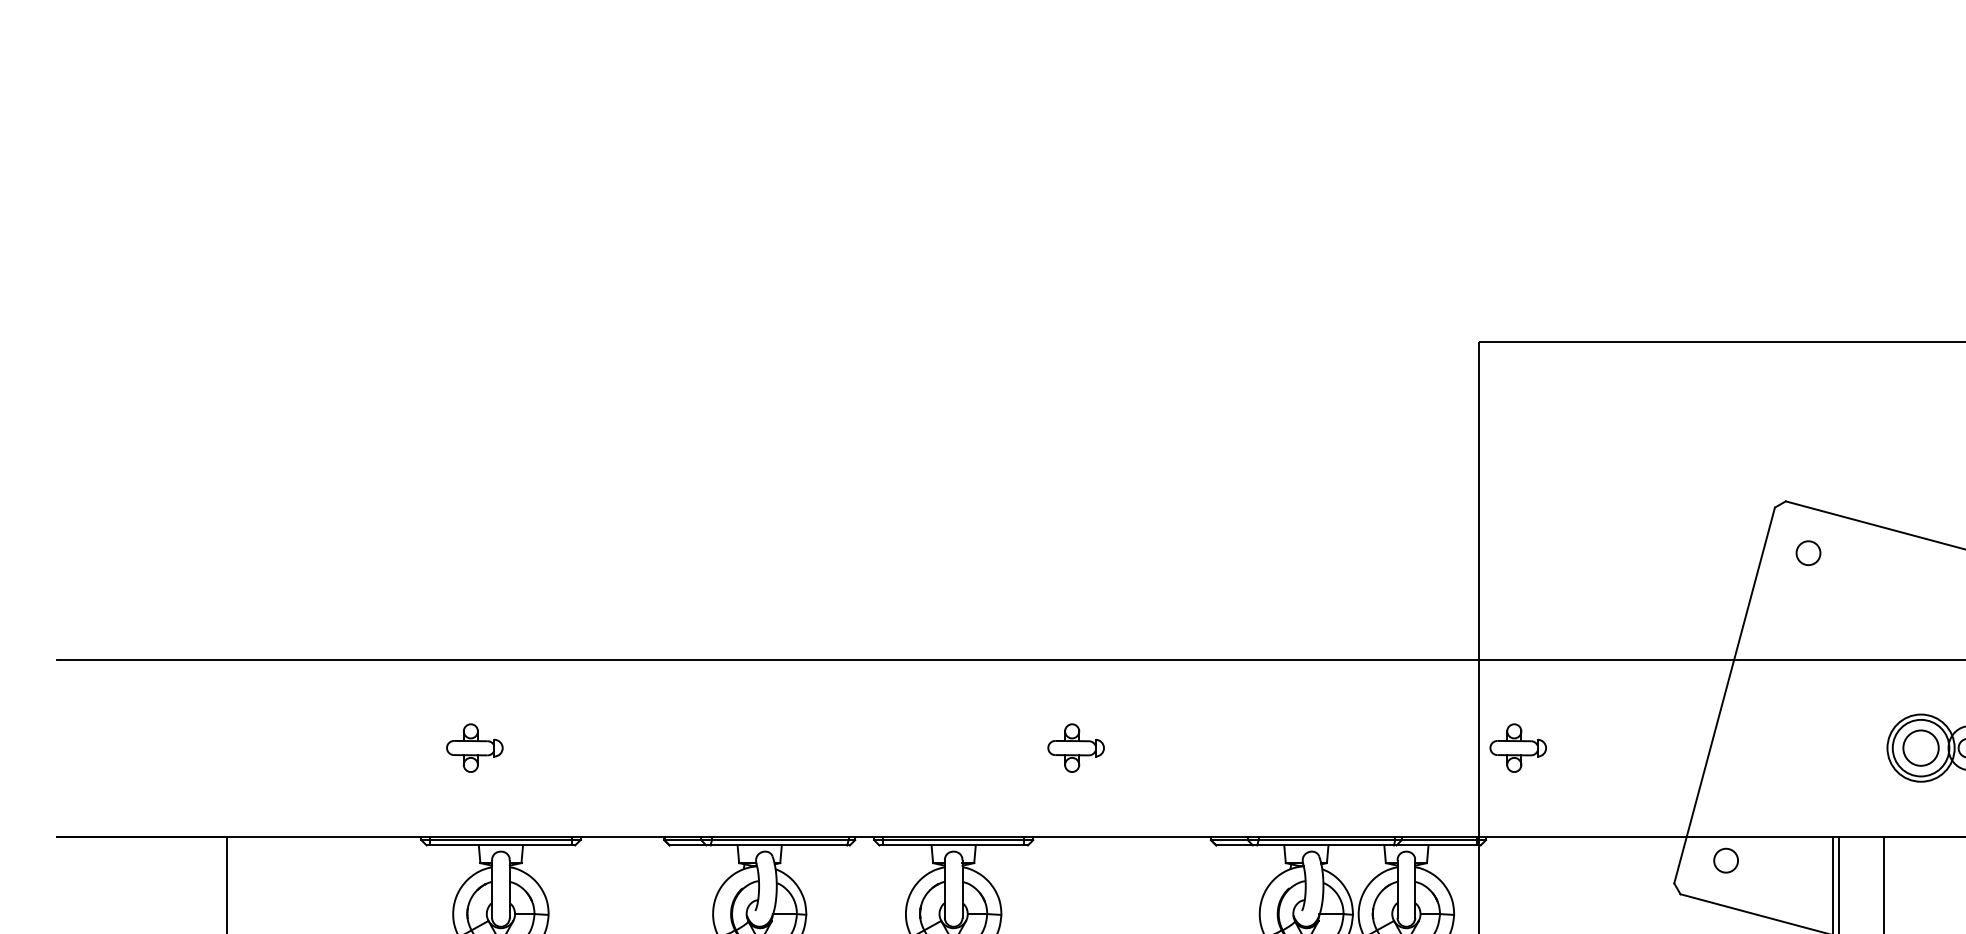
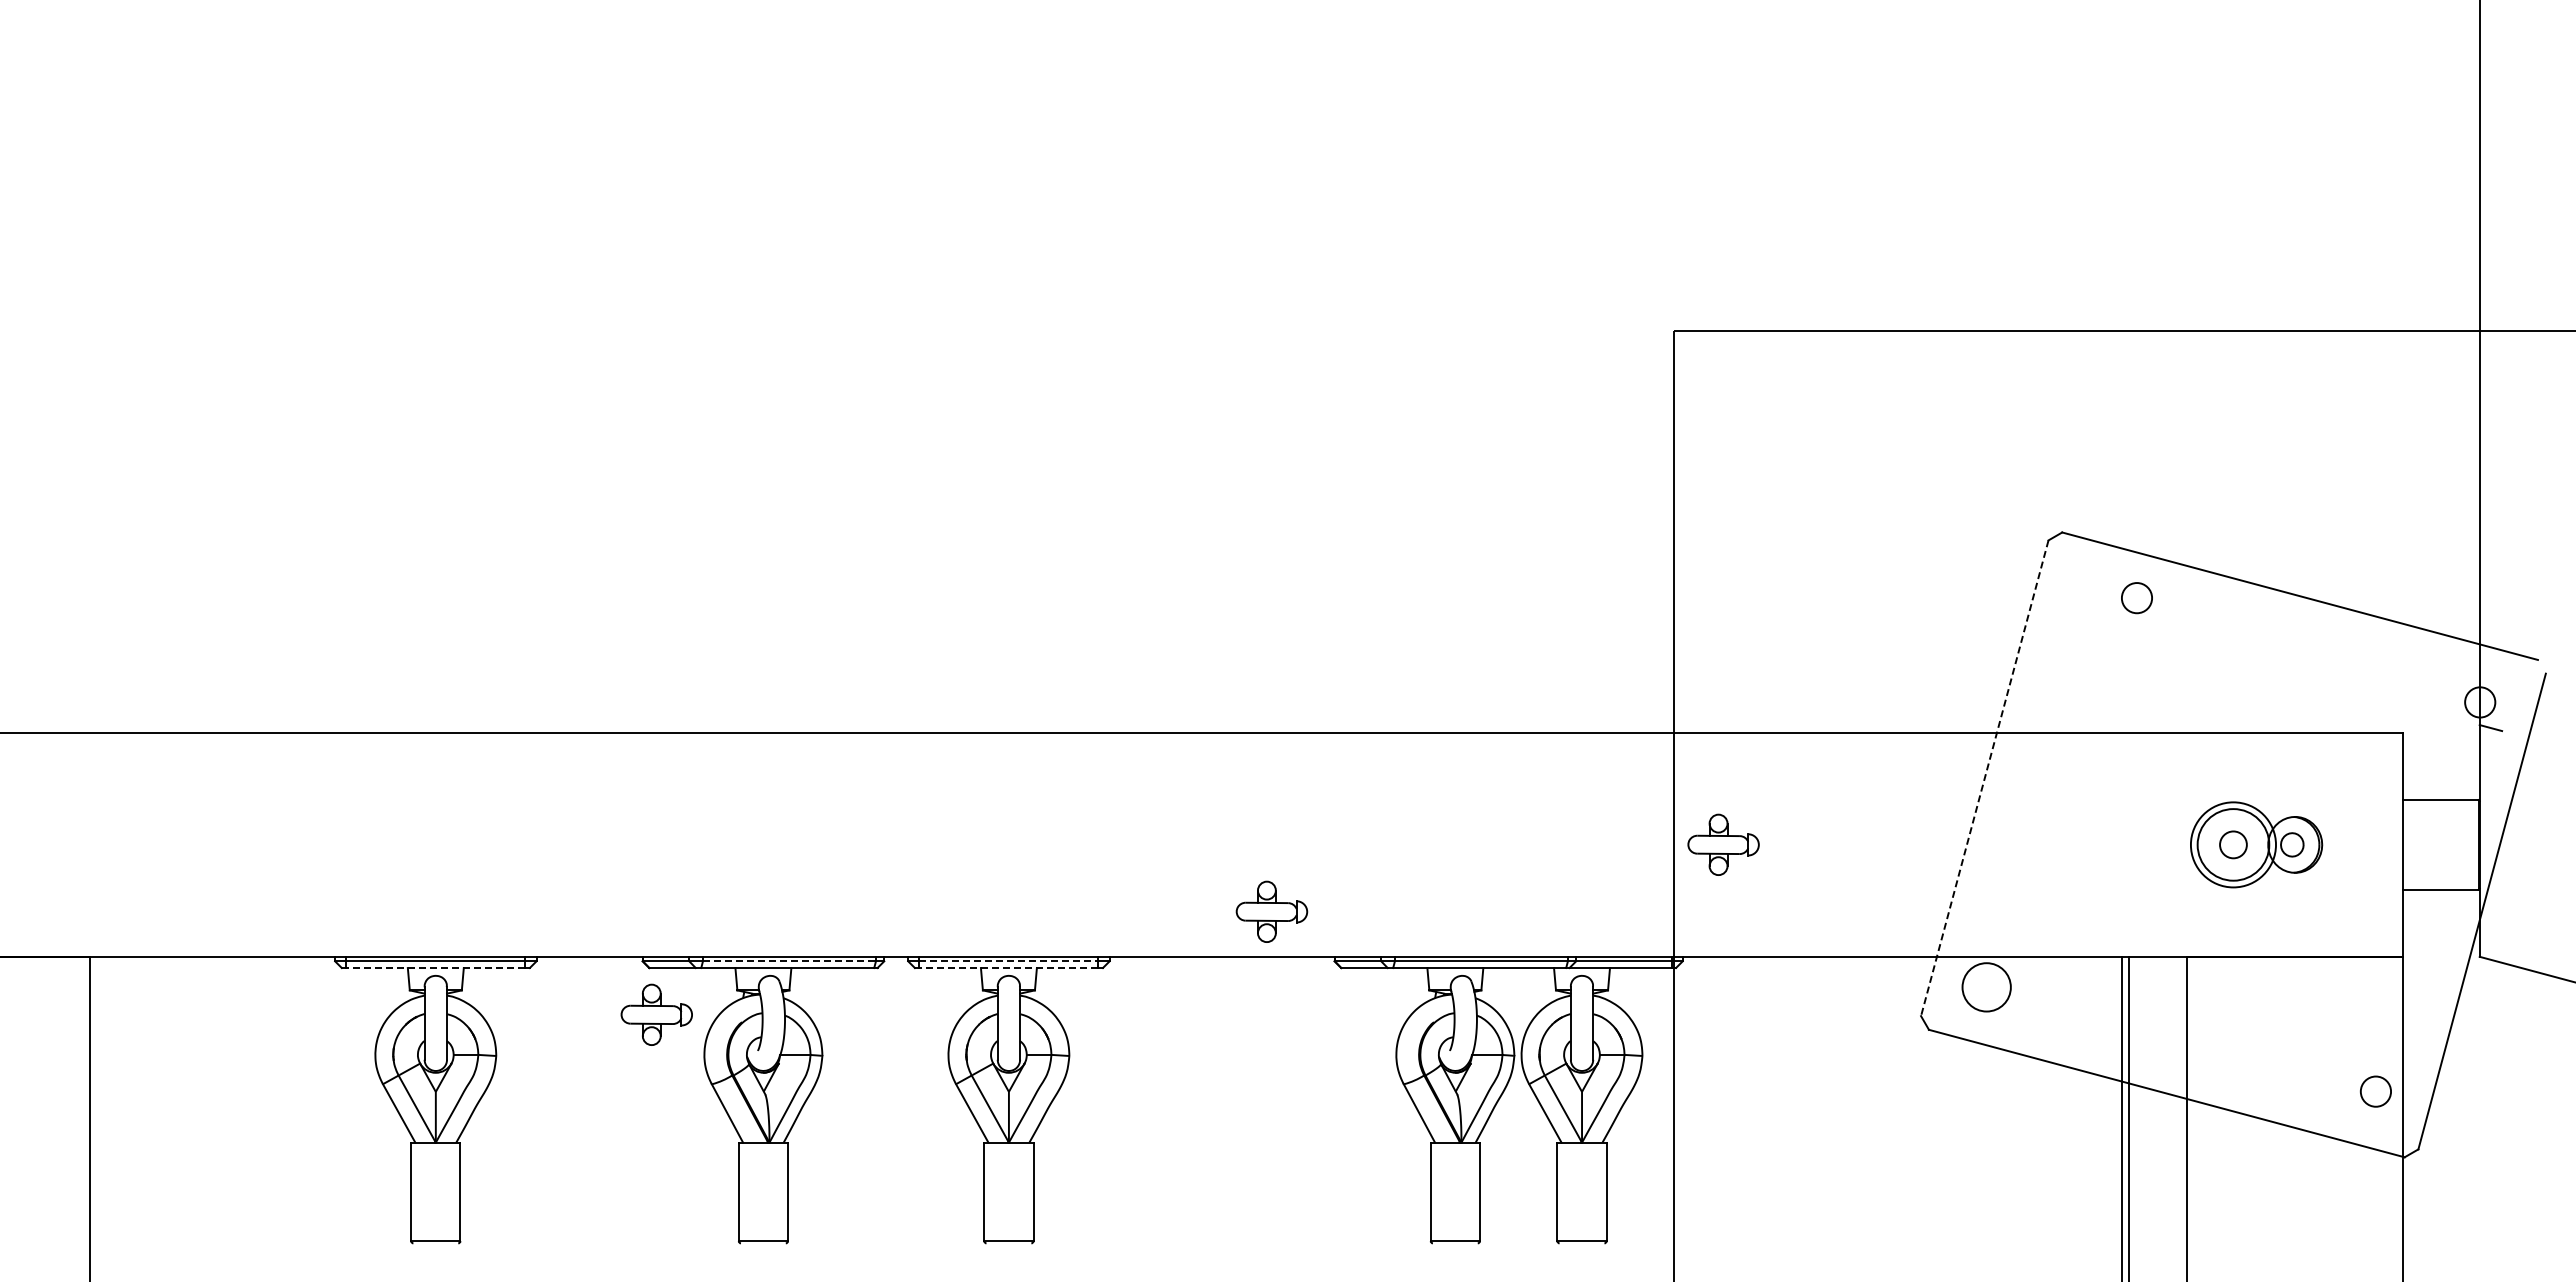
circle: (1808, 553) -> (2136, 598), moved
line: (1724, 695) -> (1984, 778), solid -> dashed
part: (474, 747) -> (656, 1014), moved
part: (1075, 747) -> (1271, 911), moved
circle: (1921, 747) -> (2233, 844), size x0.6
line: (780, 840) -> (789, 961), solid -> dashed
line: (953, 840) -> (1008, 961), solid -> dashed
line: (500, 845) -> (435, 968), solid -> dashed
line: (953, 845) -> (1008, 968), solid -> dashed
circle: (1725, 860) -> (1986, 987), size x1.6

